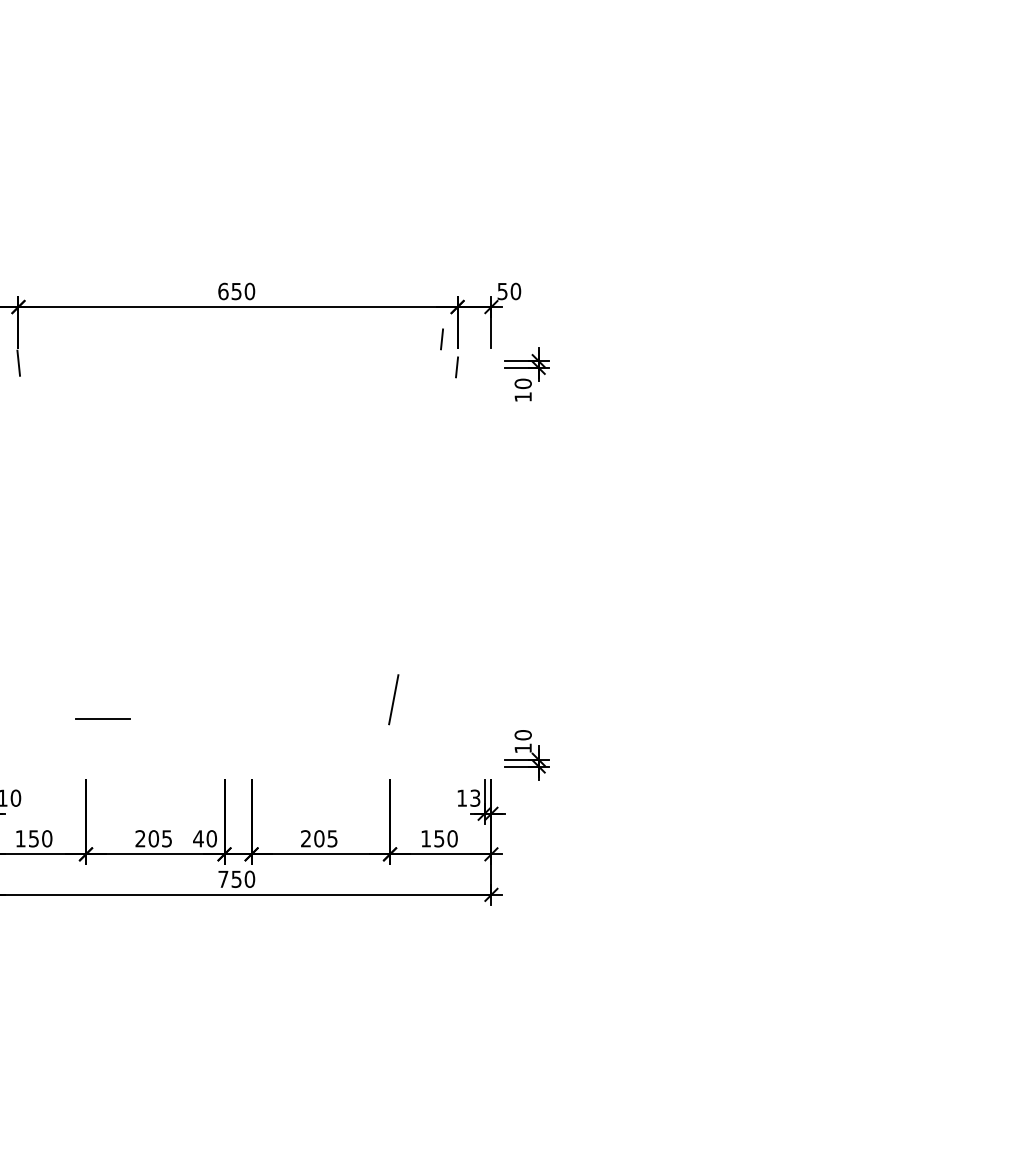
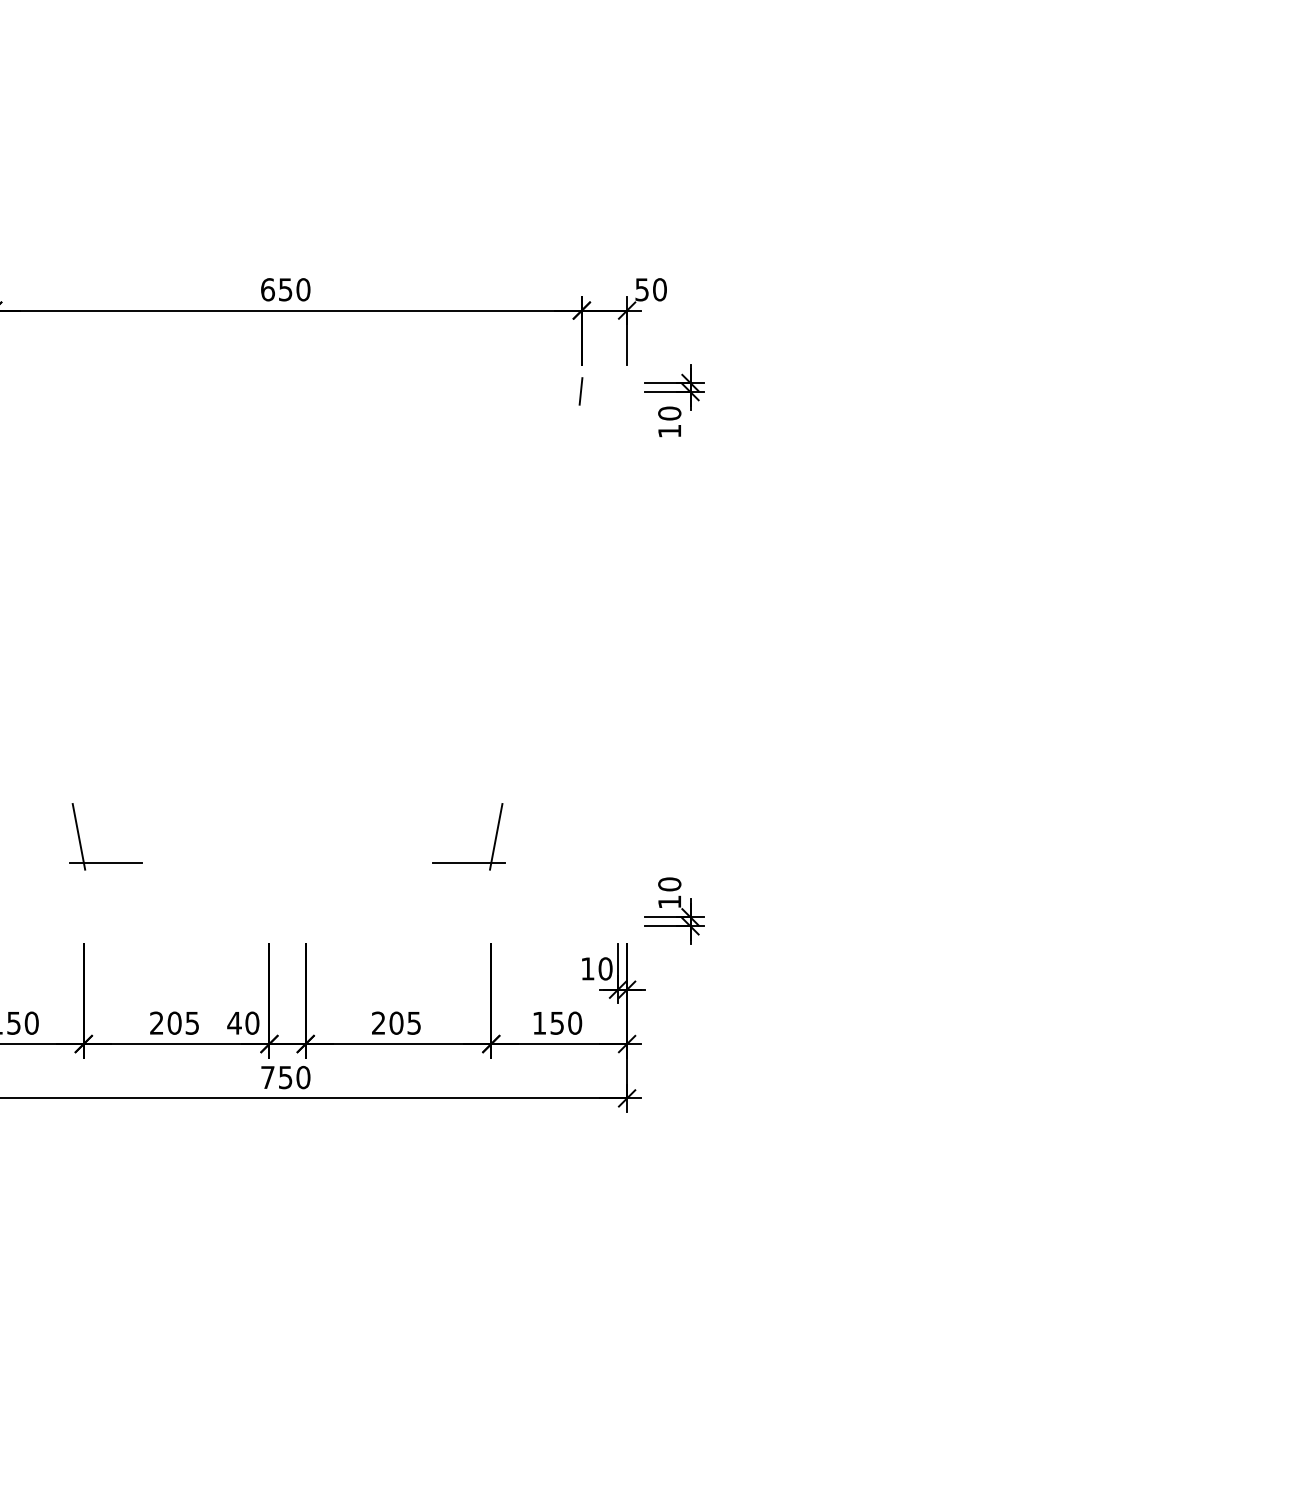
line: (441, 339) -> (560, 354), removed
line: (82, 699) -> (79, 836), added
line: (373, 719) -> (469, 863), added
text: (475, 797) -> (605, 967), 13 -> 10

